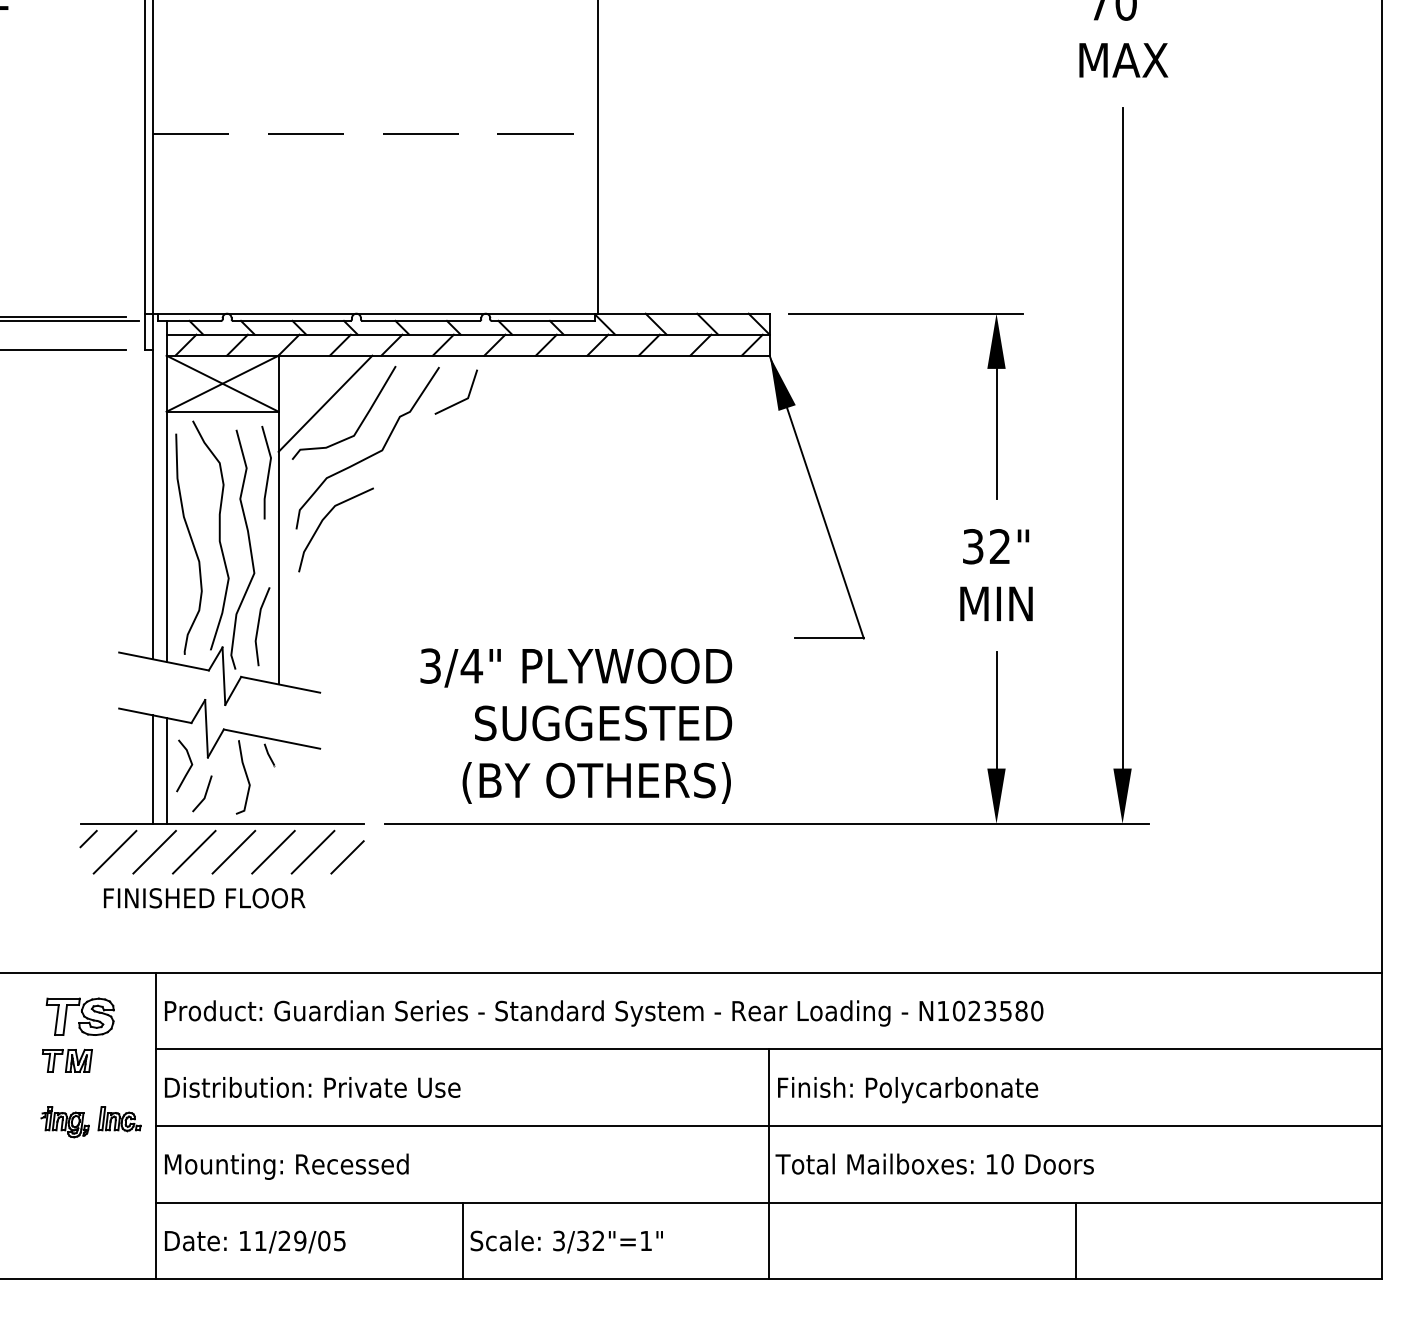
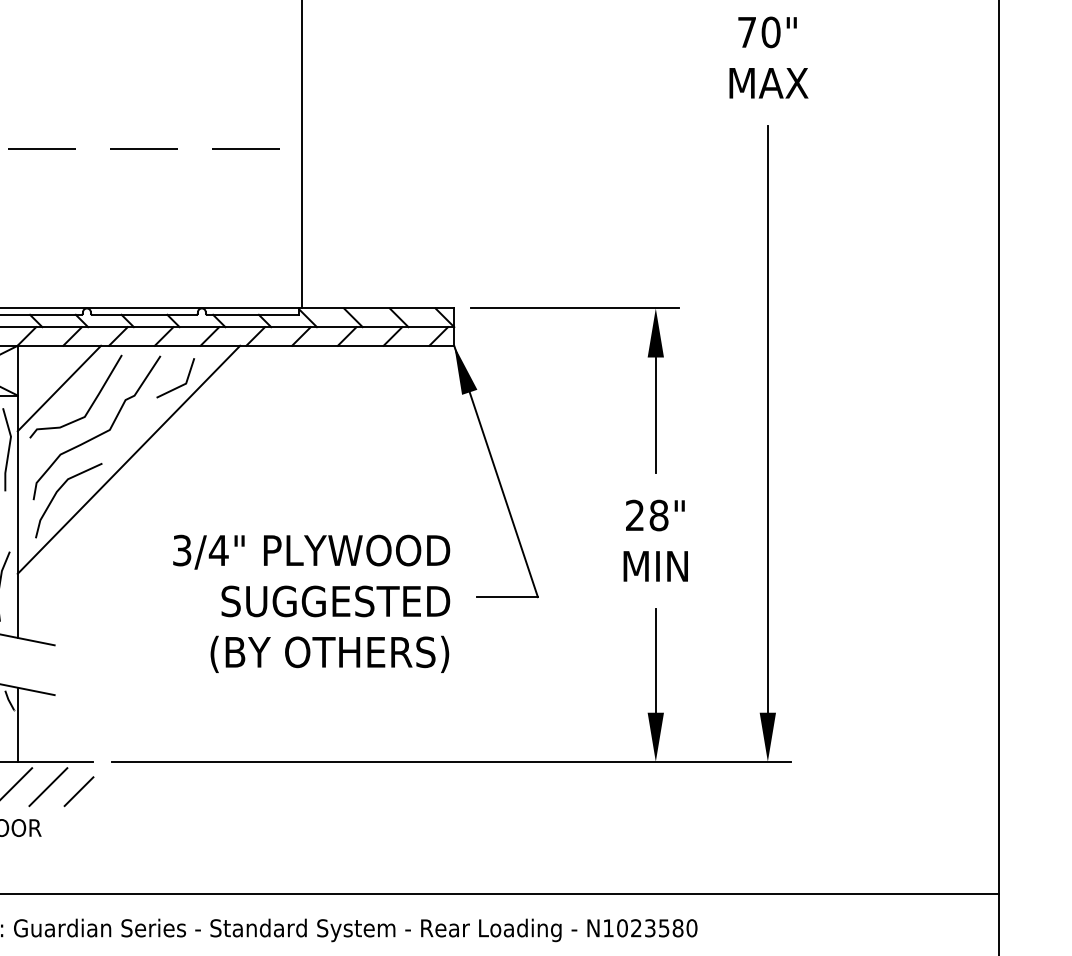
line: (403, 483) -> (128, 459), added
text: (986, 546) -> (646, 515), 32" -> 28"
text: (576, 725) -> (311, 603), moved
line: (278, 781) -> (17, 724), added

